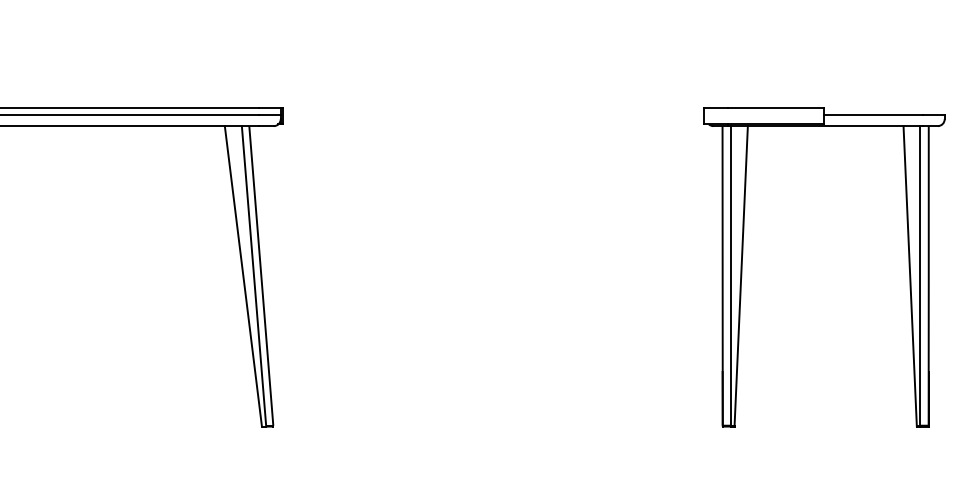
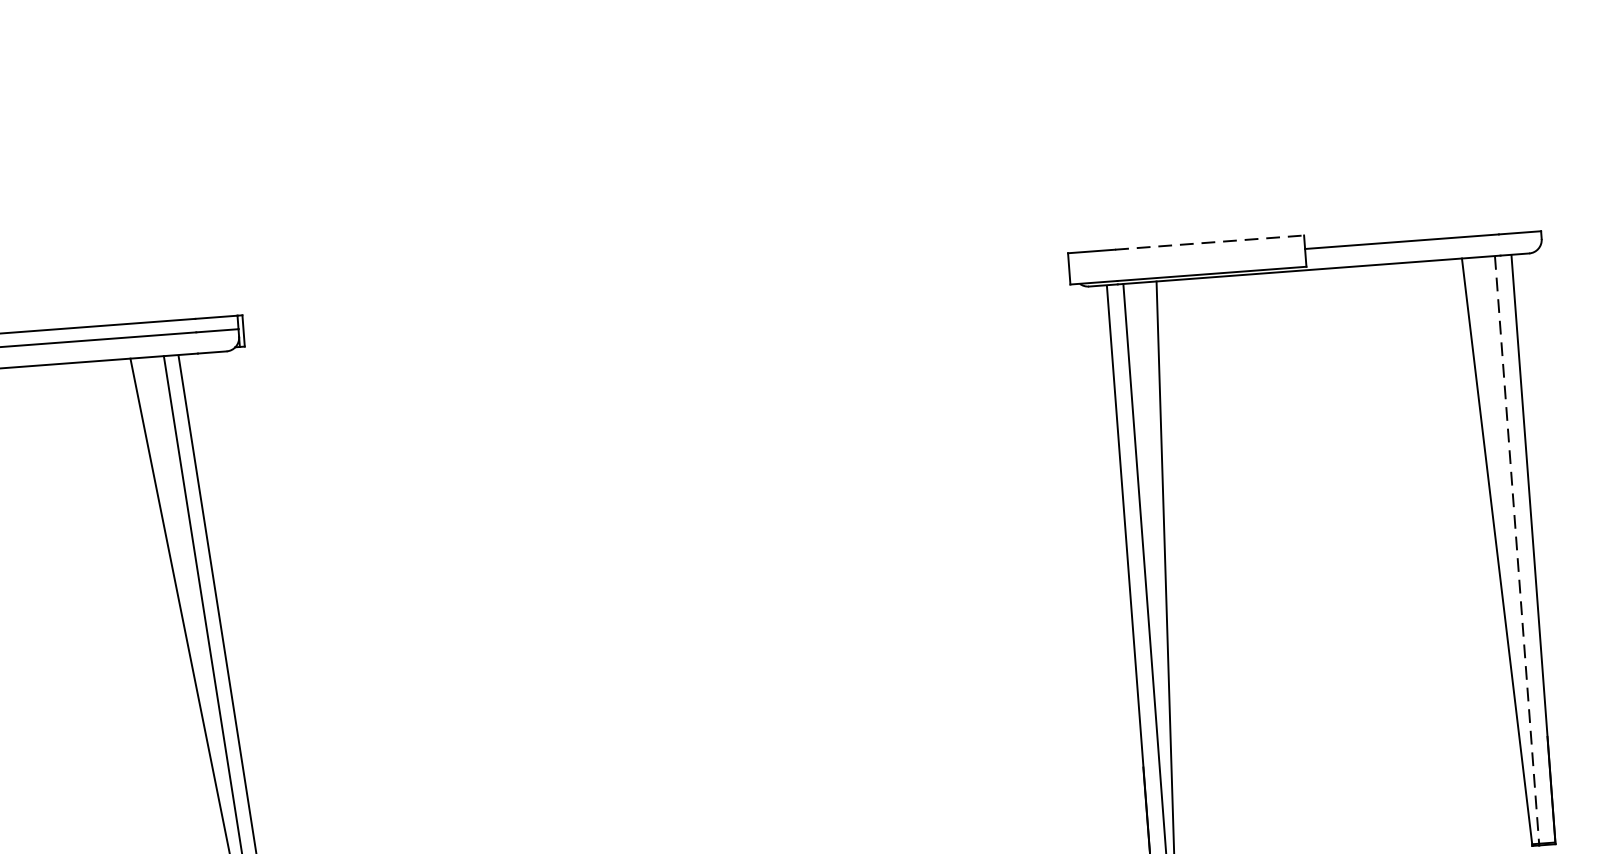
line: (776, 108) -> (1210, 242), solid -> dashed
line: (920, 275) -> (1517, 549), solid -> dashed

